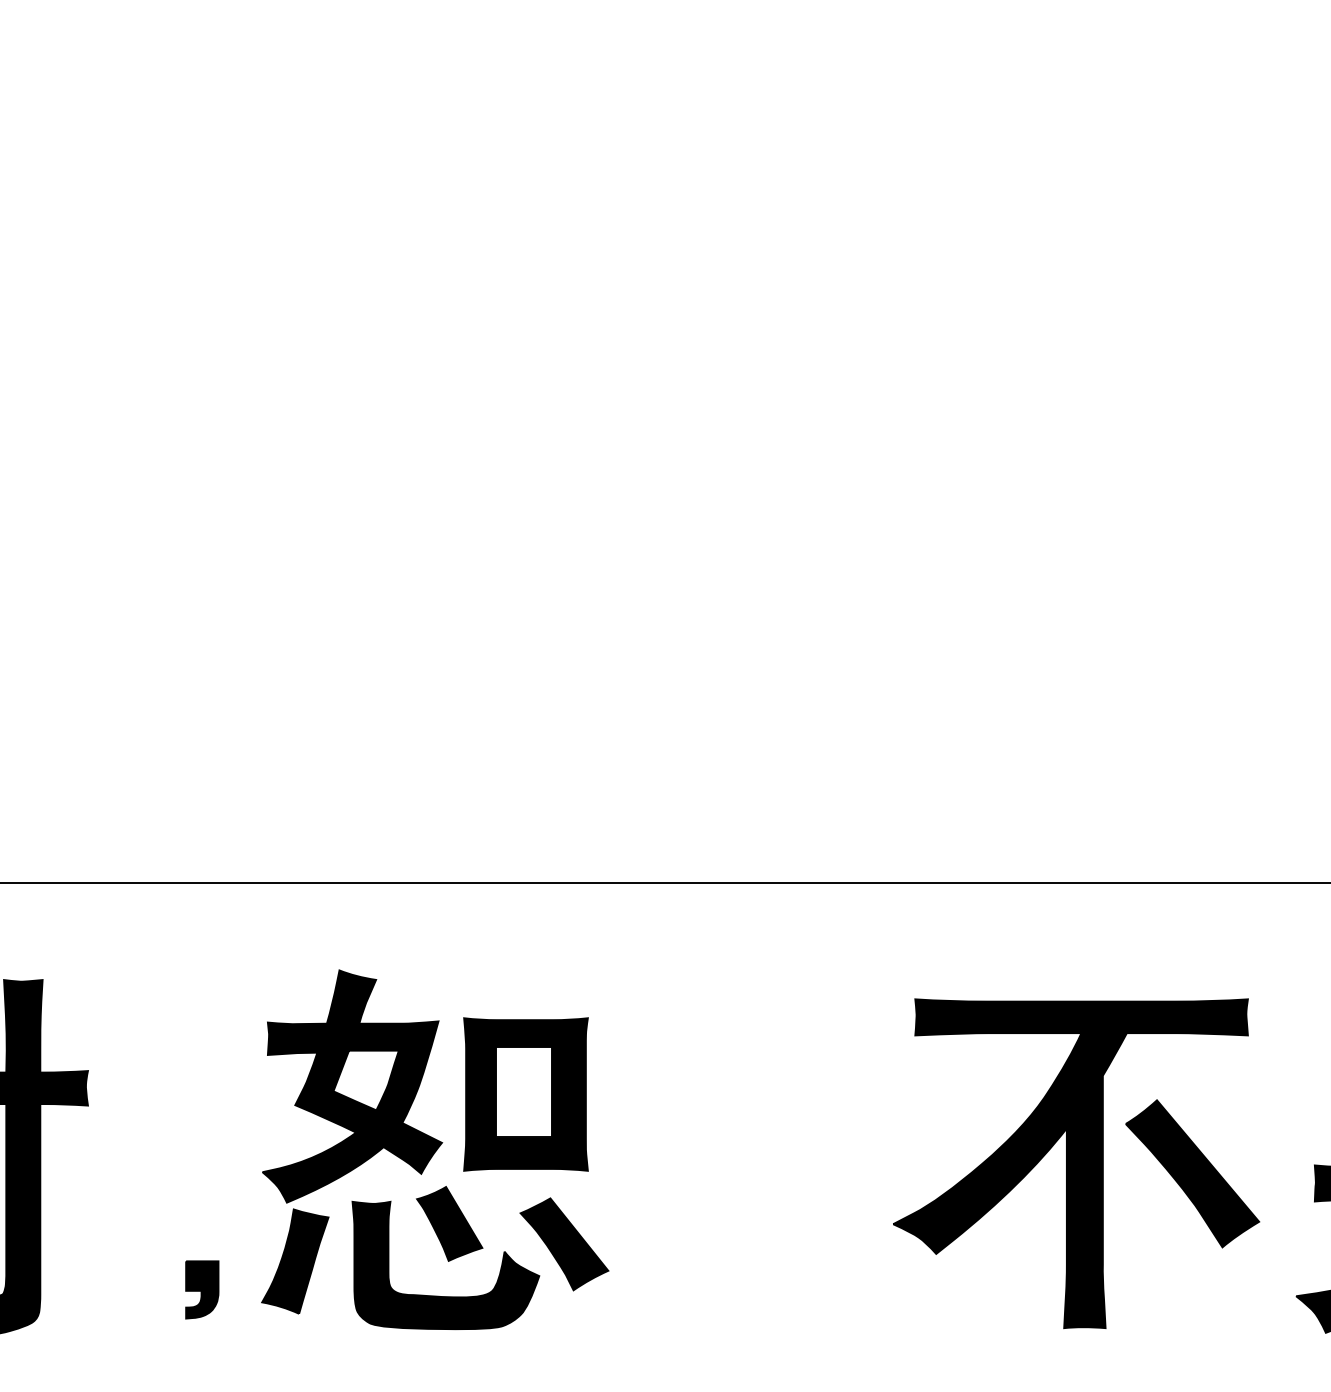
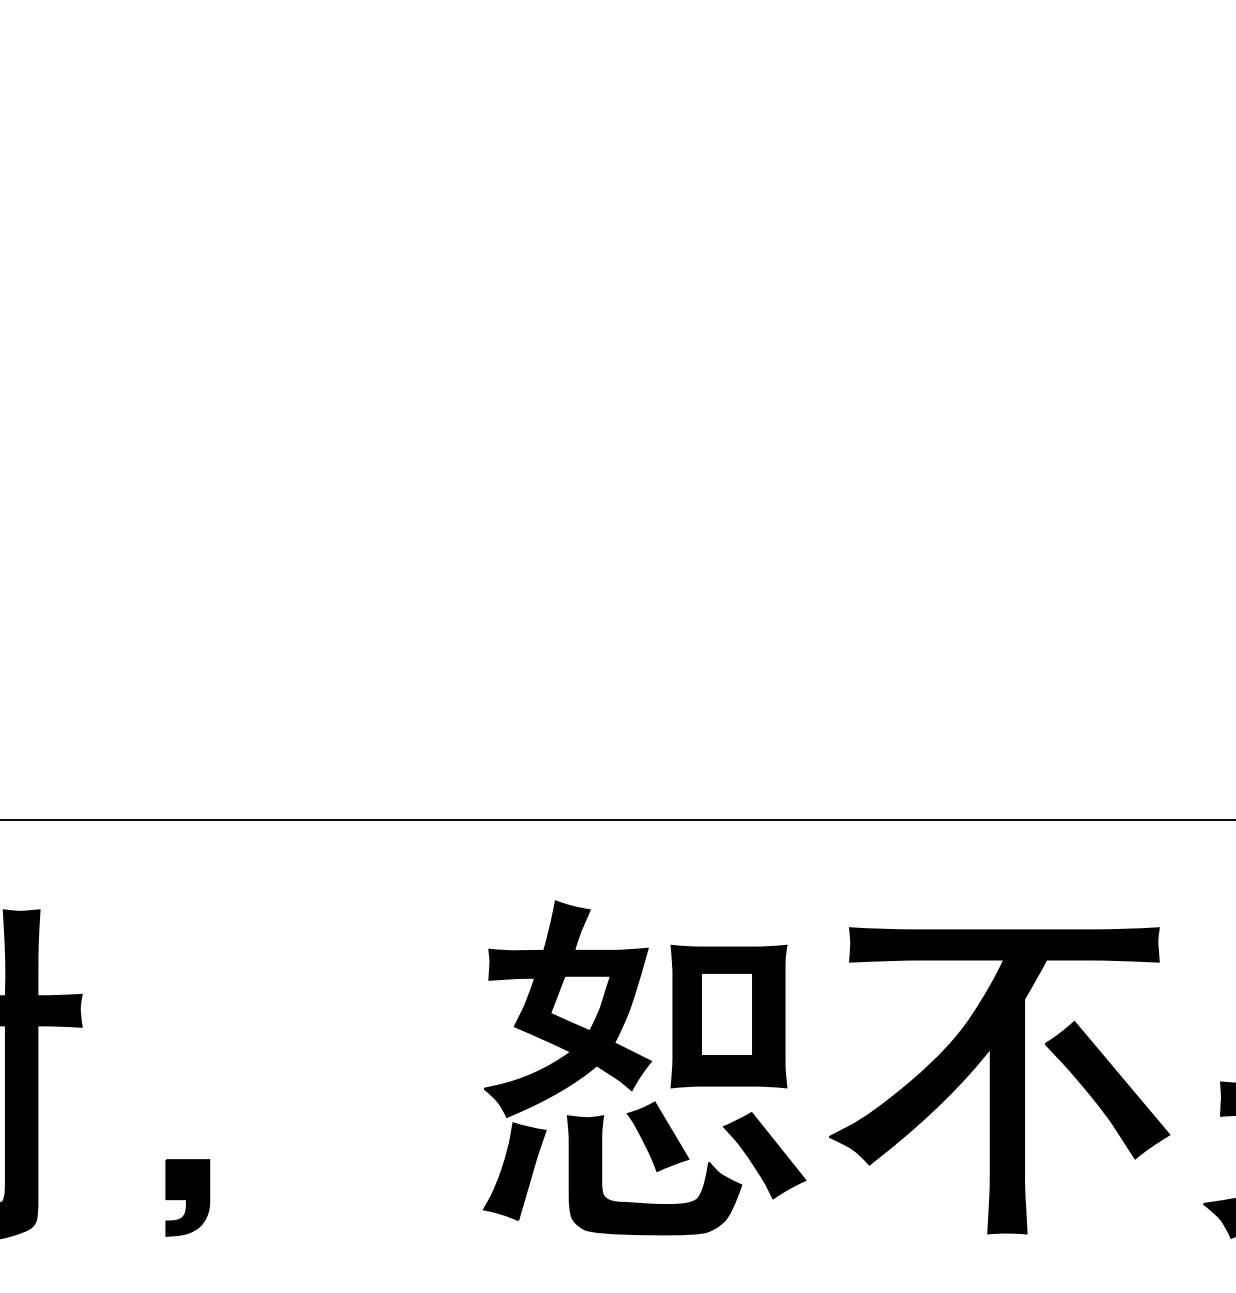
part: (435, 1149) -> (644, 1067), moved
part: (202, 1289) -> (188, 1197), size x1.43

